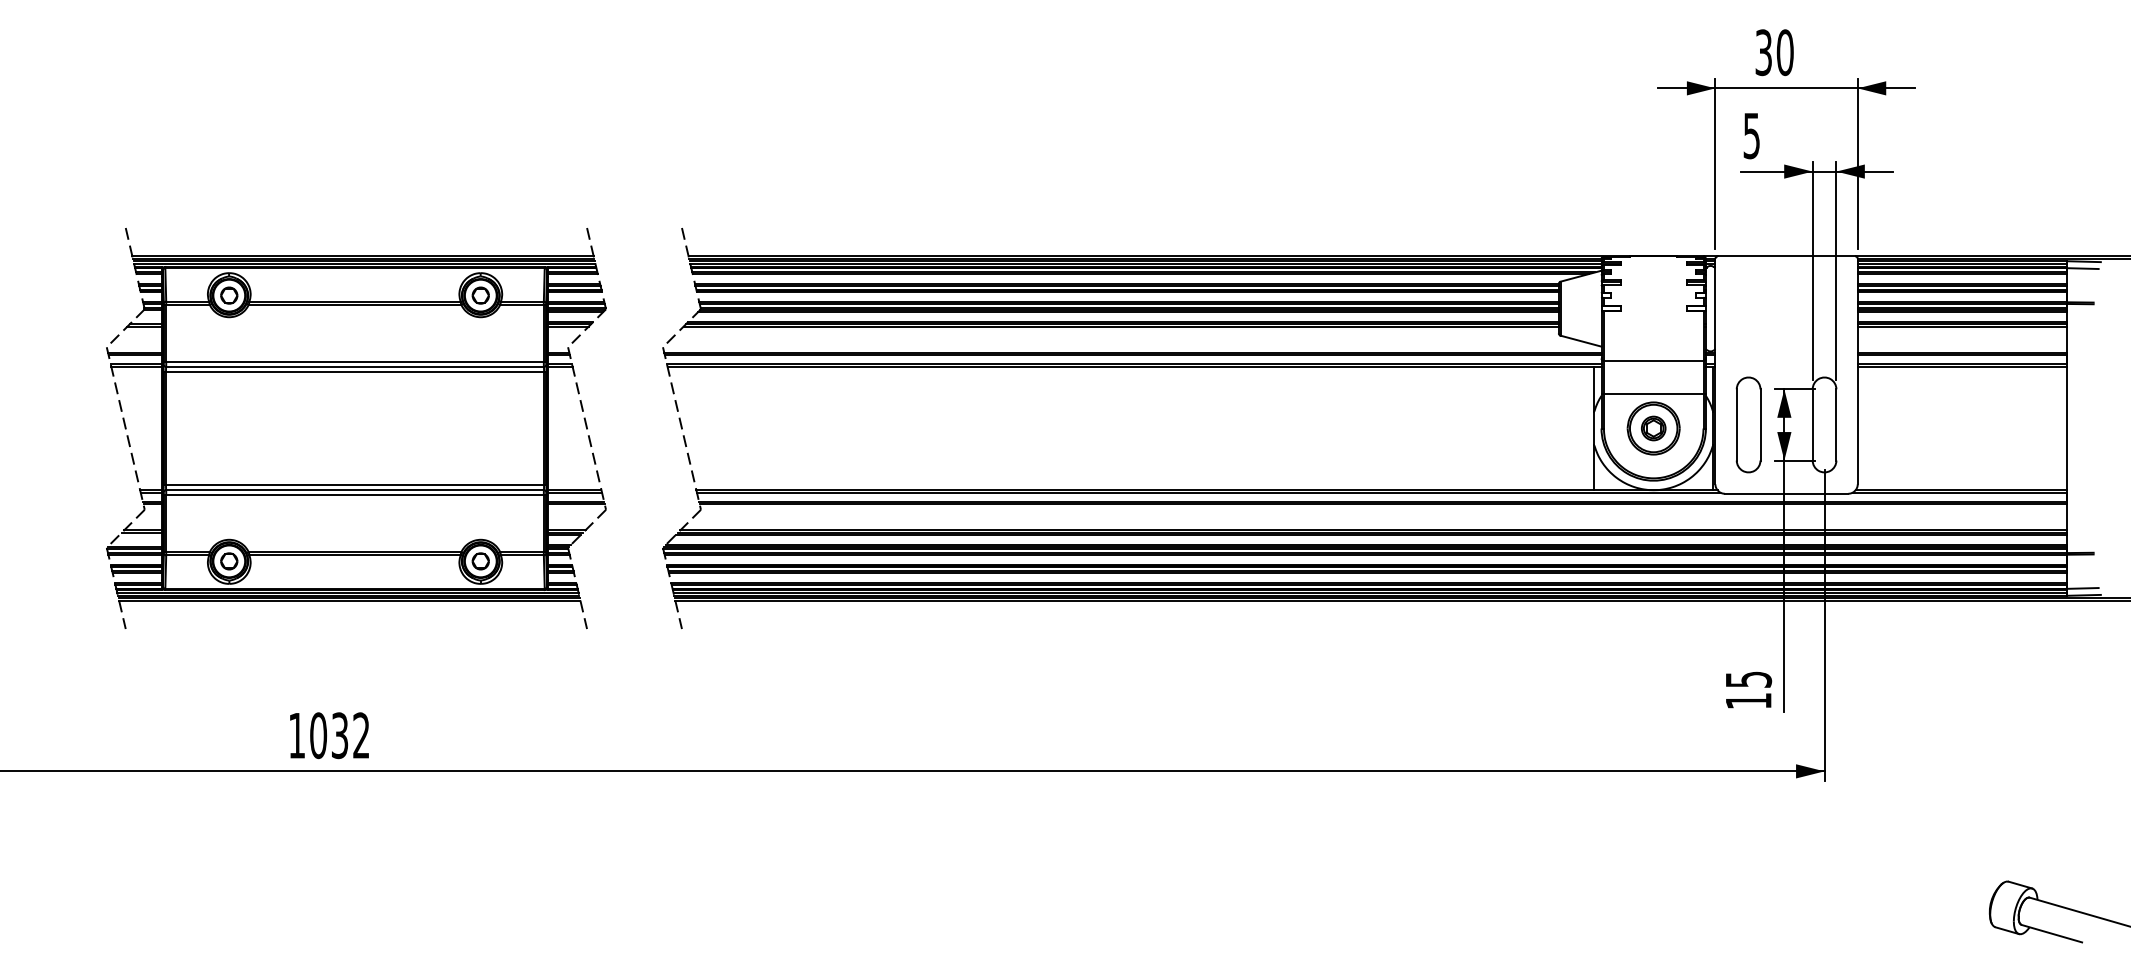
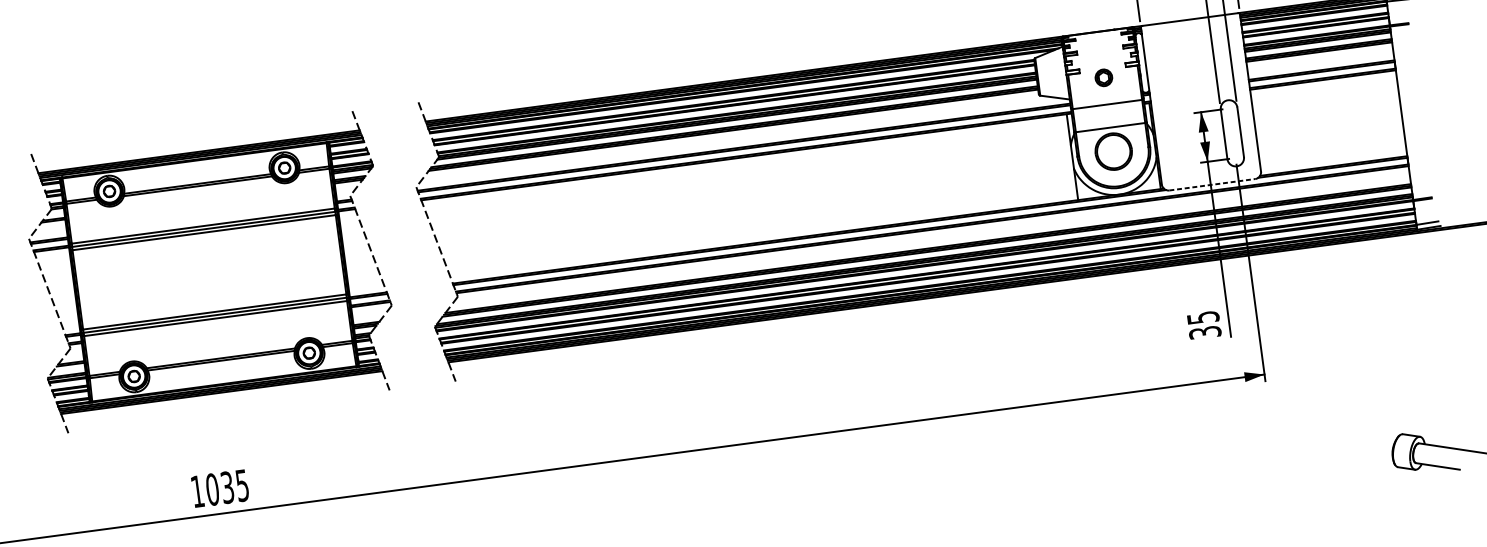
part: (1748, 424) -> (1179, 140), removed
part: (1653, 428) -> (1103, 77), moved
line: (1786, 493) -> (1212, 184), solid -> dashed
text: (1748, 701) -> (1205, 332), 15 -> 35
text: (361, 735) -> (242, 485), 1032 -> 1035

